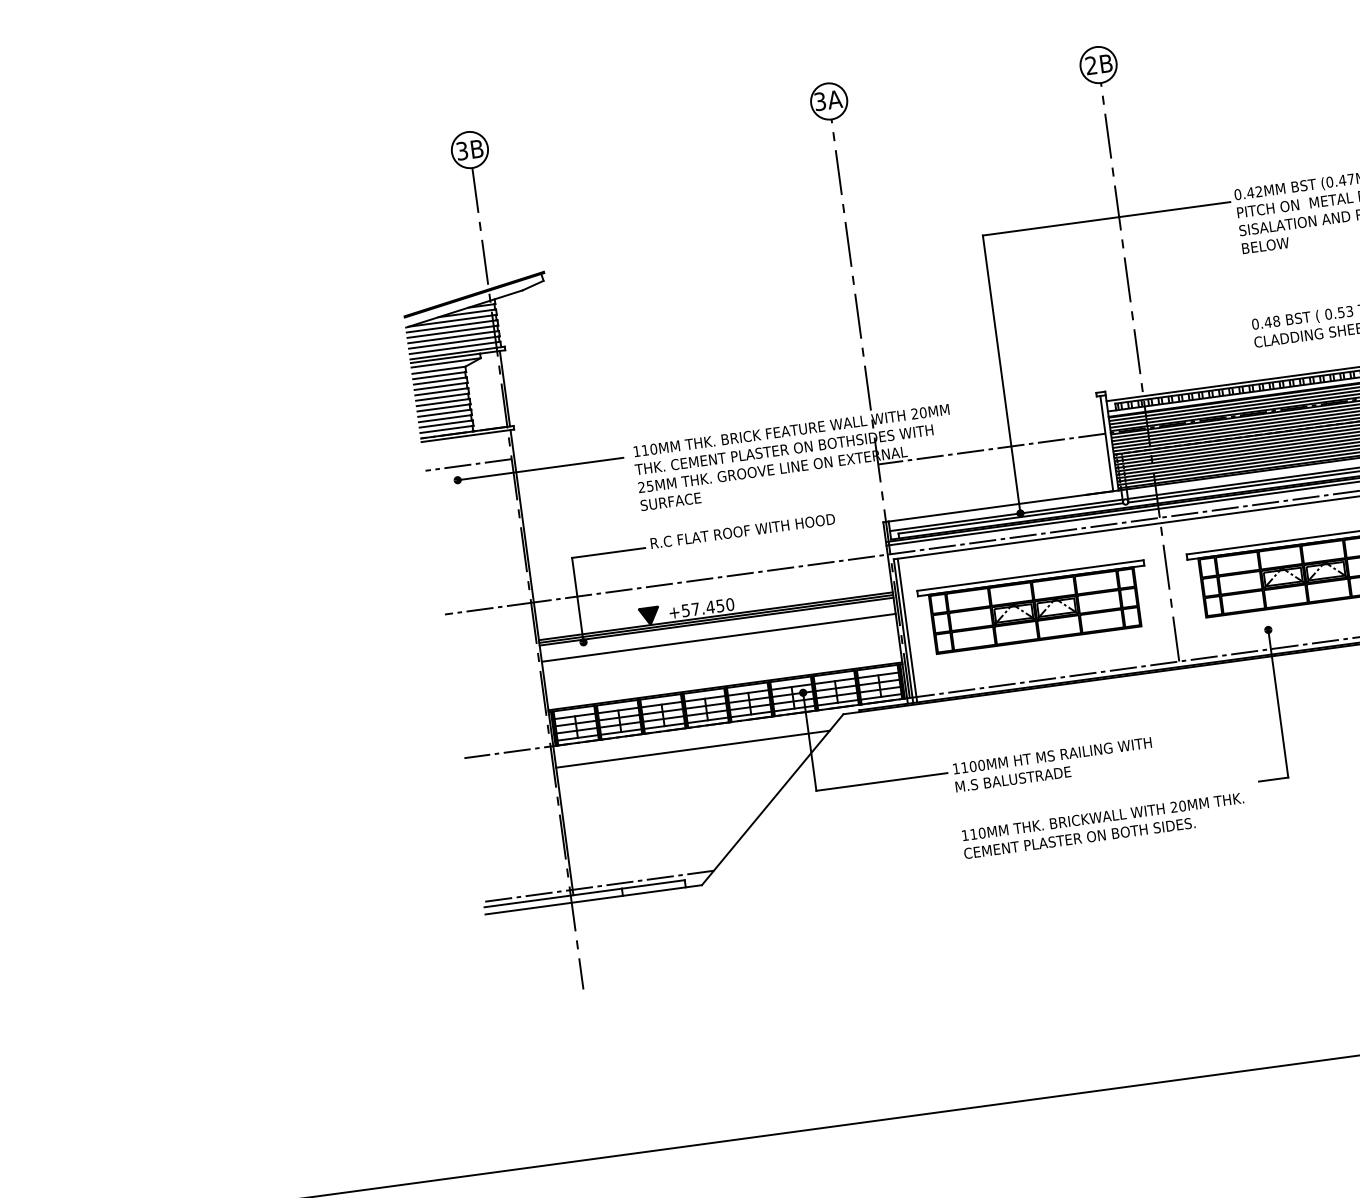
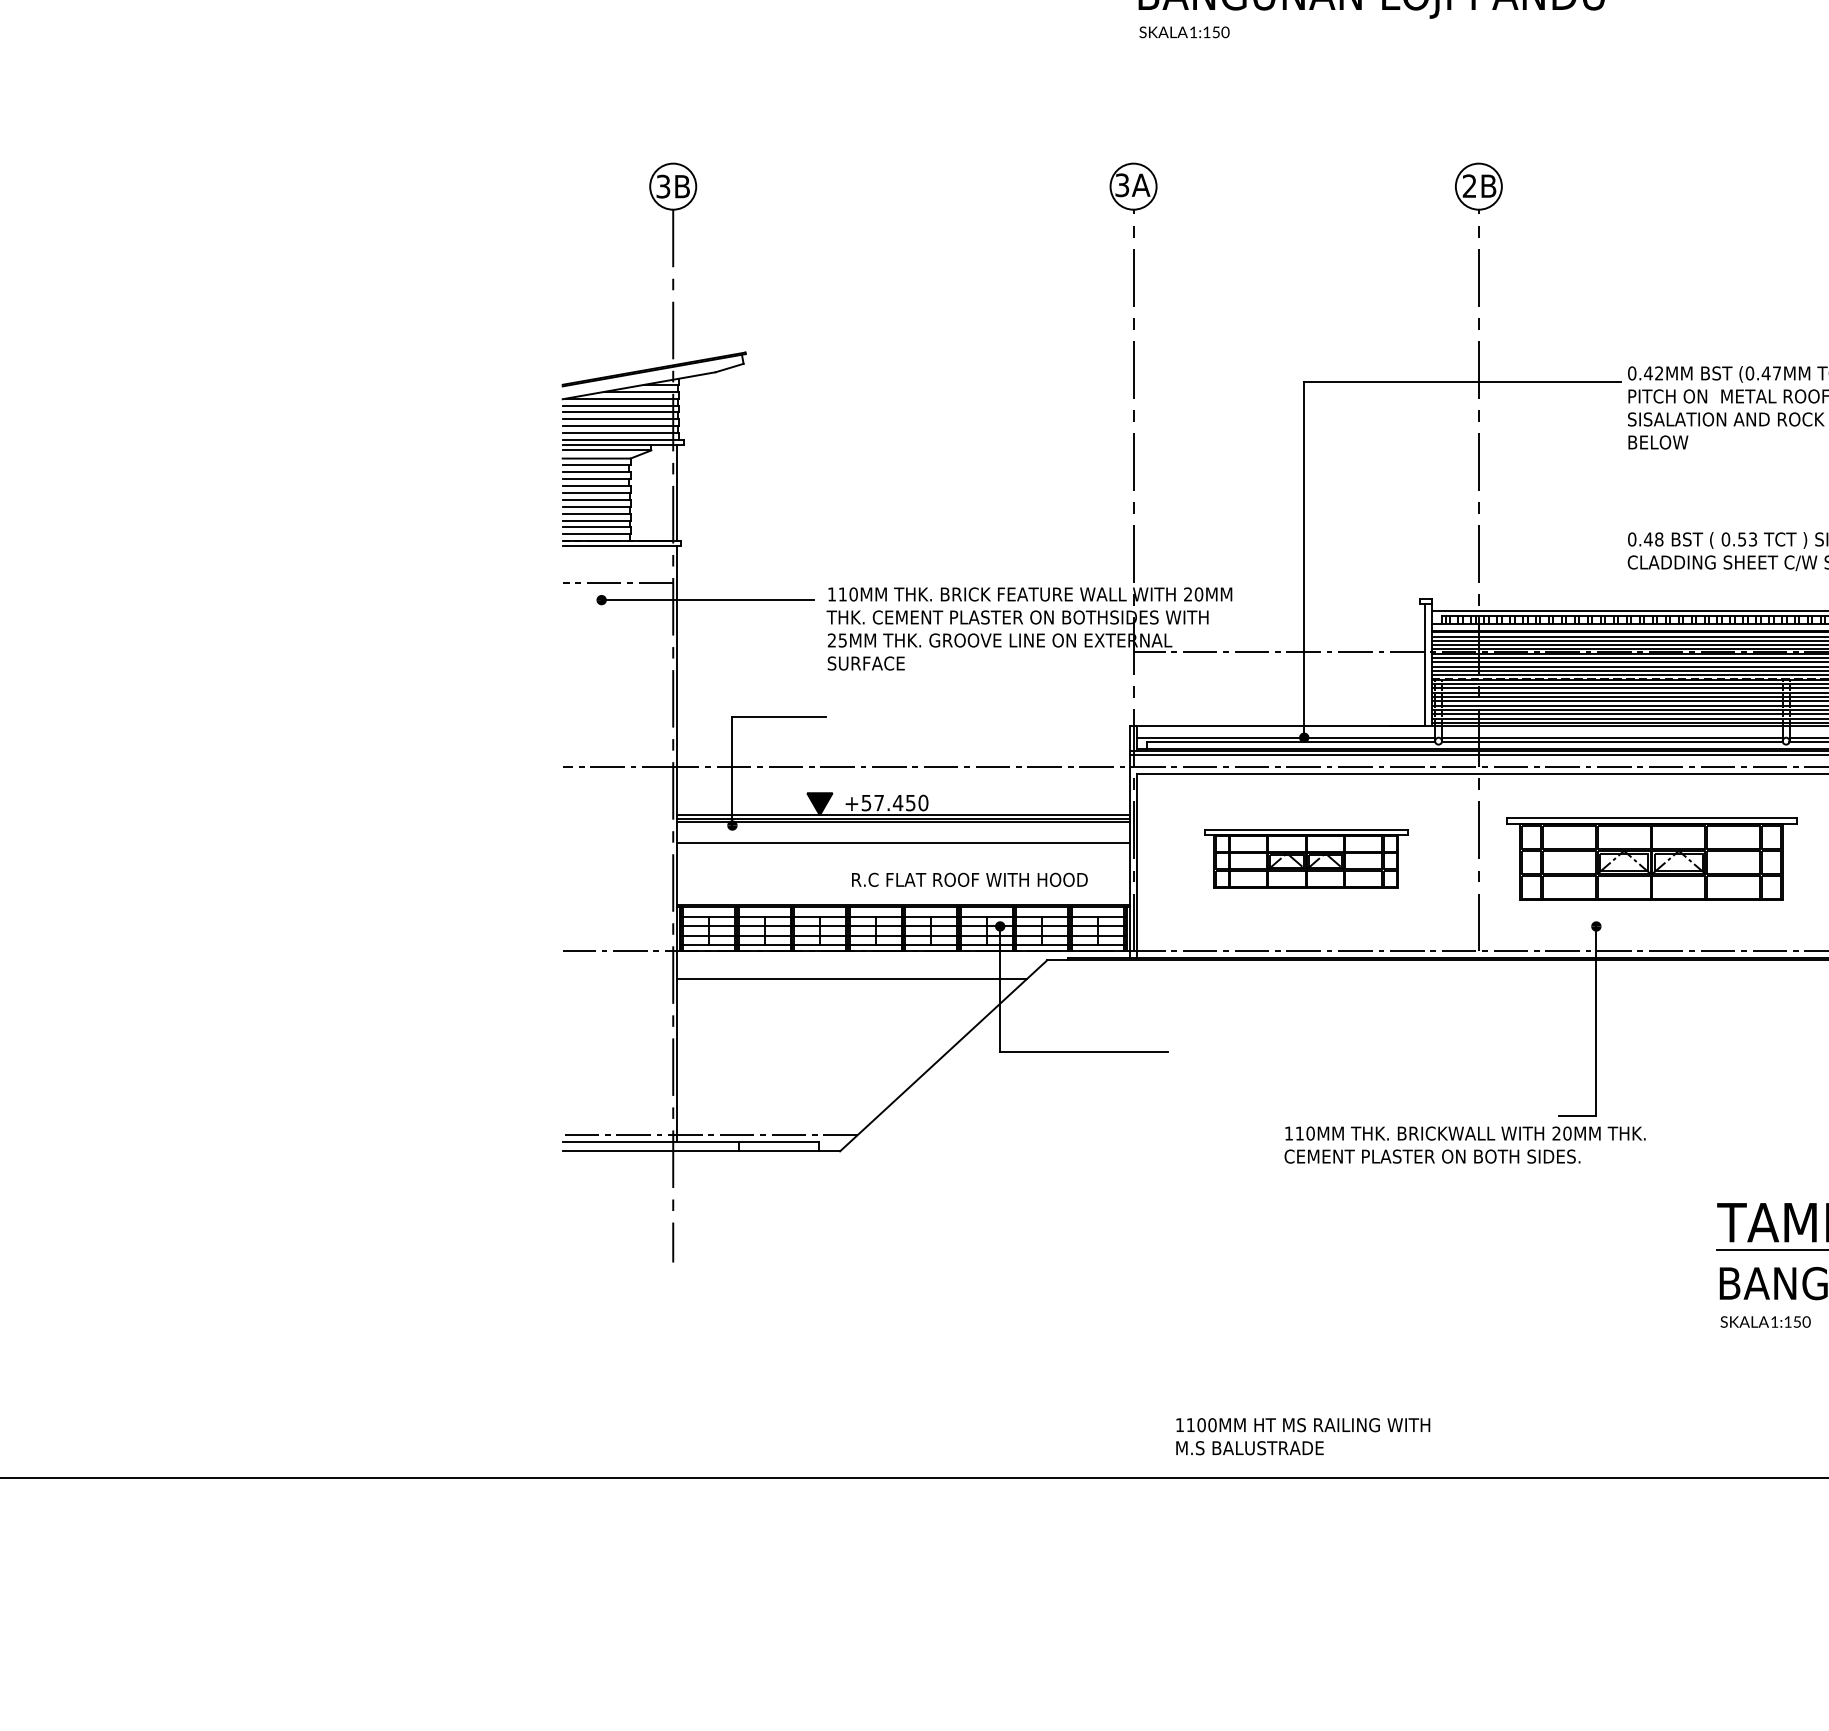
text: (742, 531) -> (969, 879), moved
part: (1034, 607) -> (1305, 858), size x0.7
line: (907, 630) -> (1142, 865), removed
text: (1053, 764) -> (1303, 1436), moved
text: (1103, 825) -> (1464, 1144), moved

